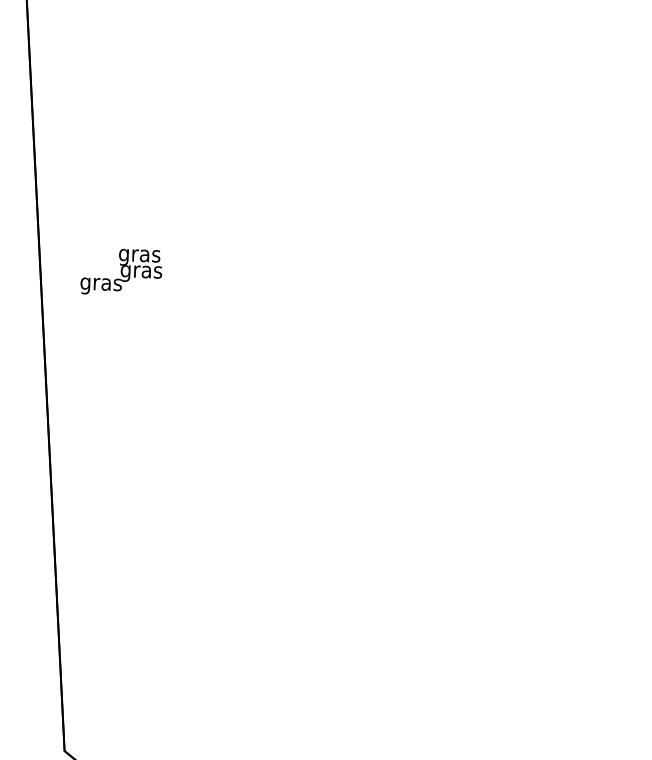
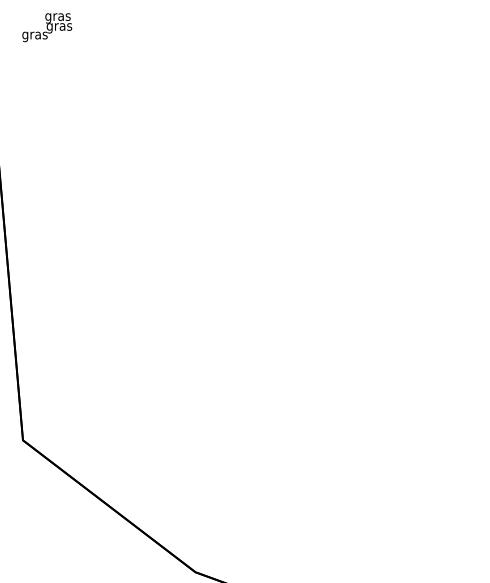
text: (122, 271) -> (47, 27), moved

